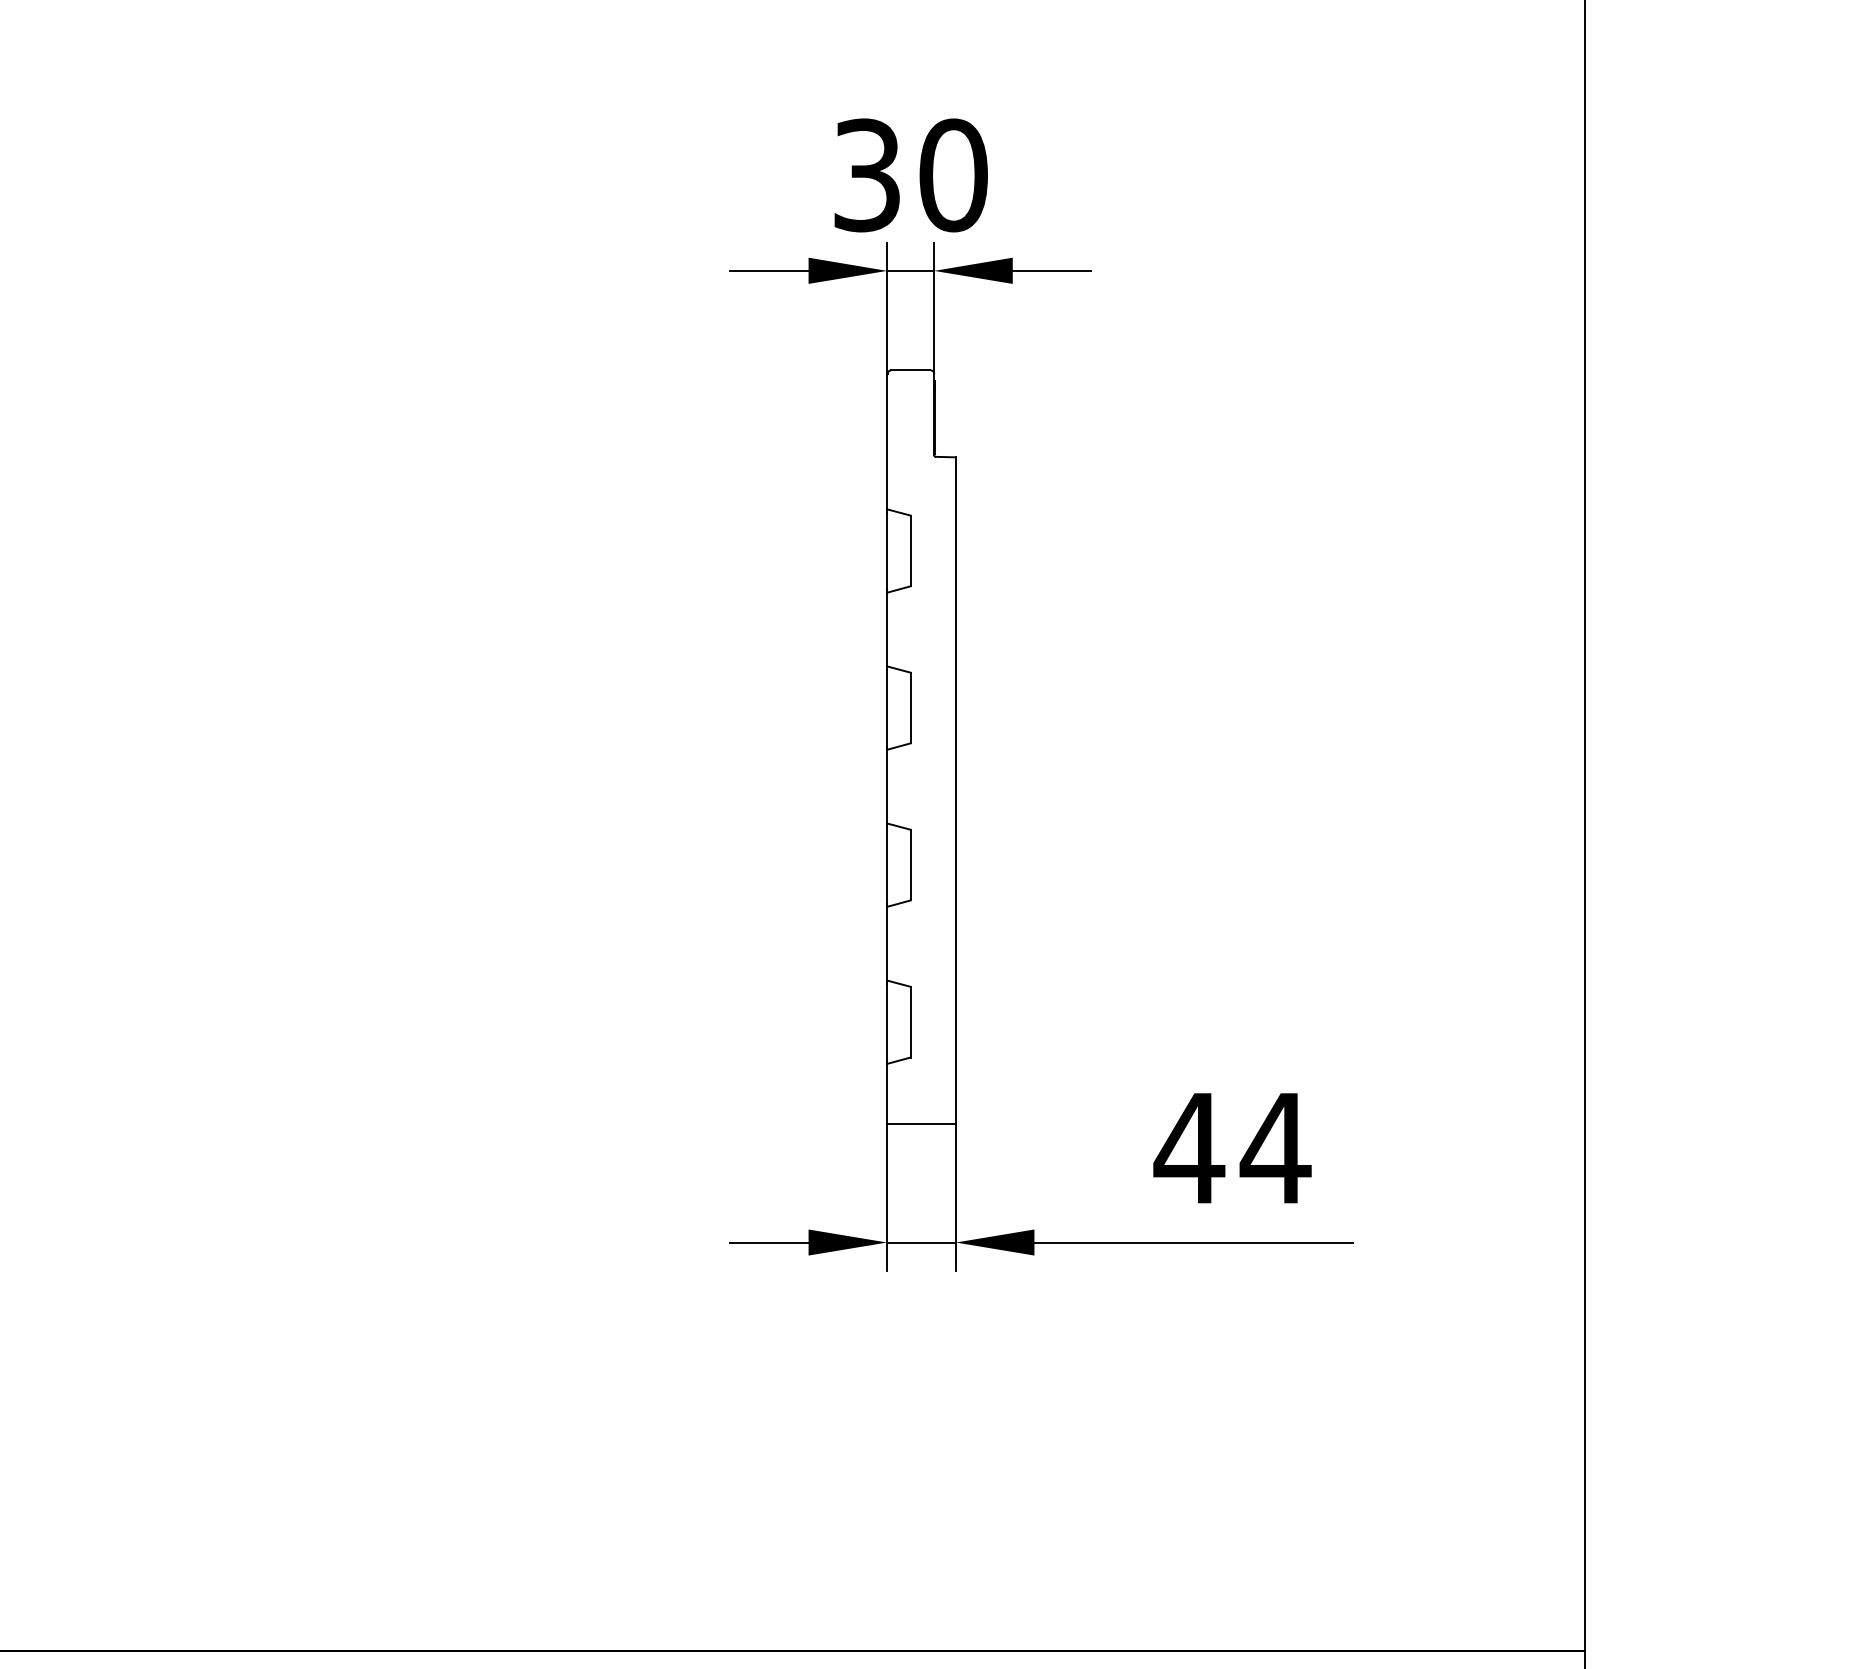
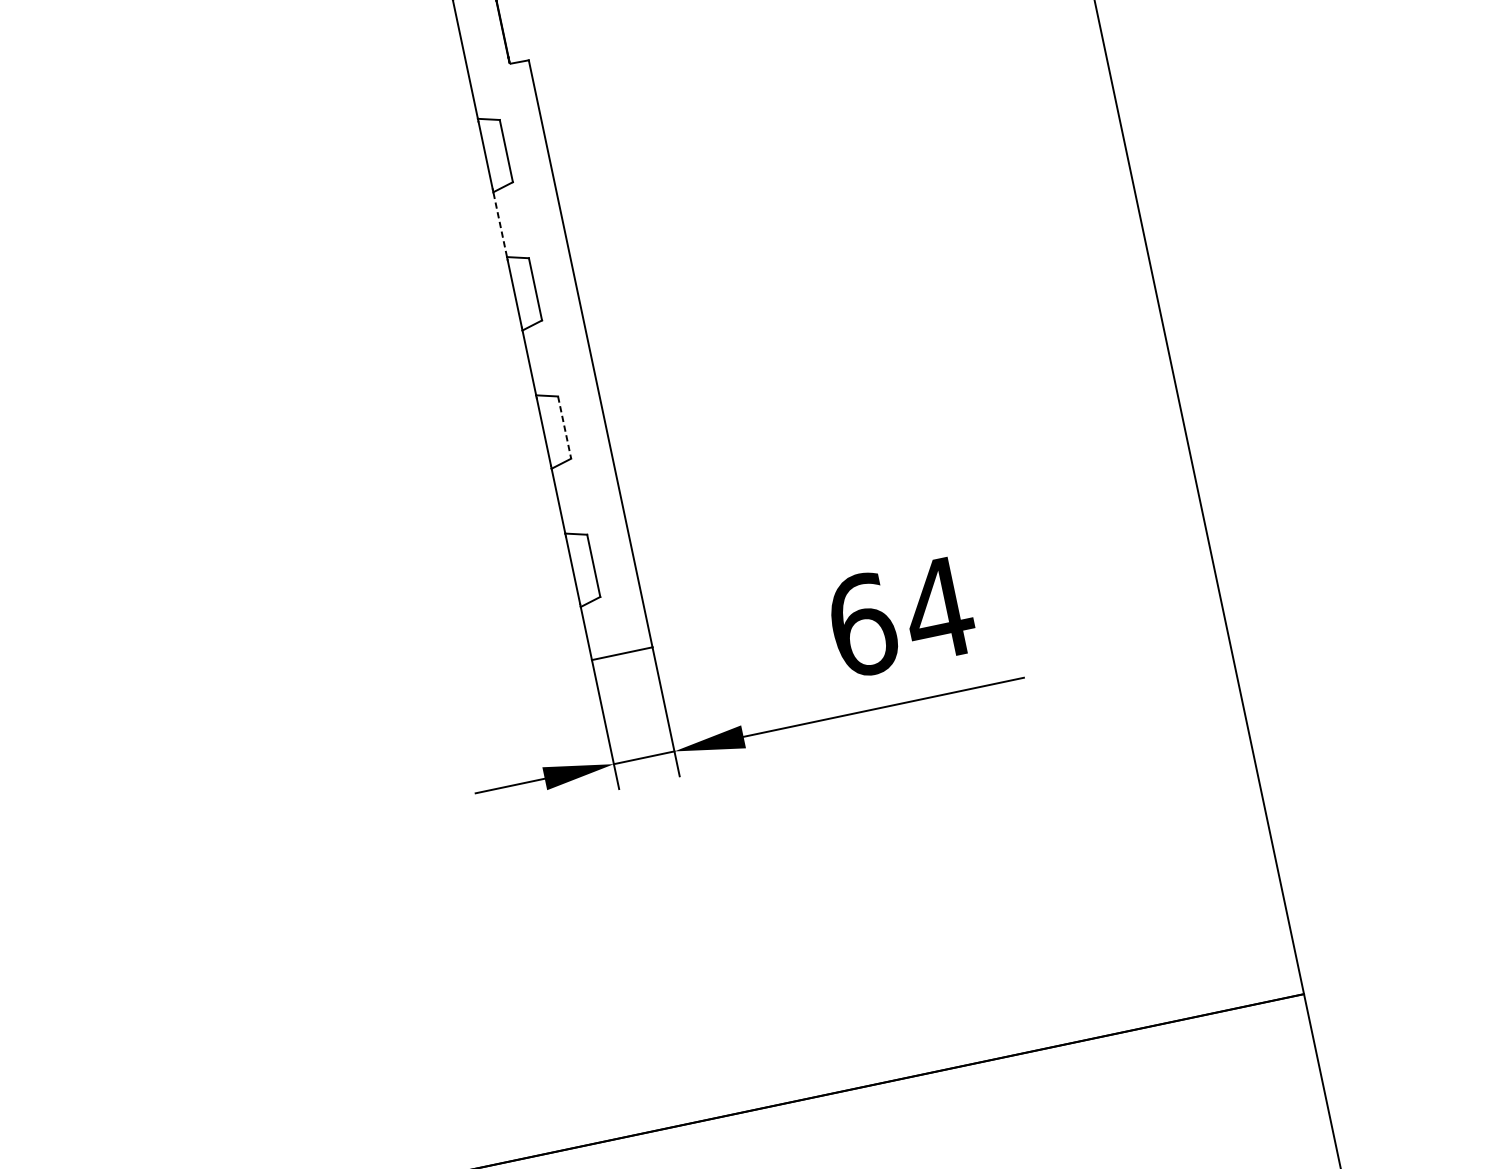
line: (887, 629) -> (500, 224), solid -> dashed
line: (910, 865) -> (564, 427), solid -> dashed
text: (1189, 1148) -> (862, 625), 44 -> 64

